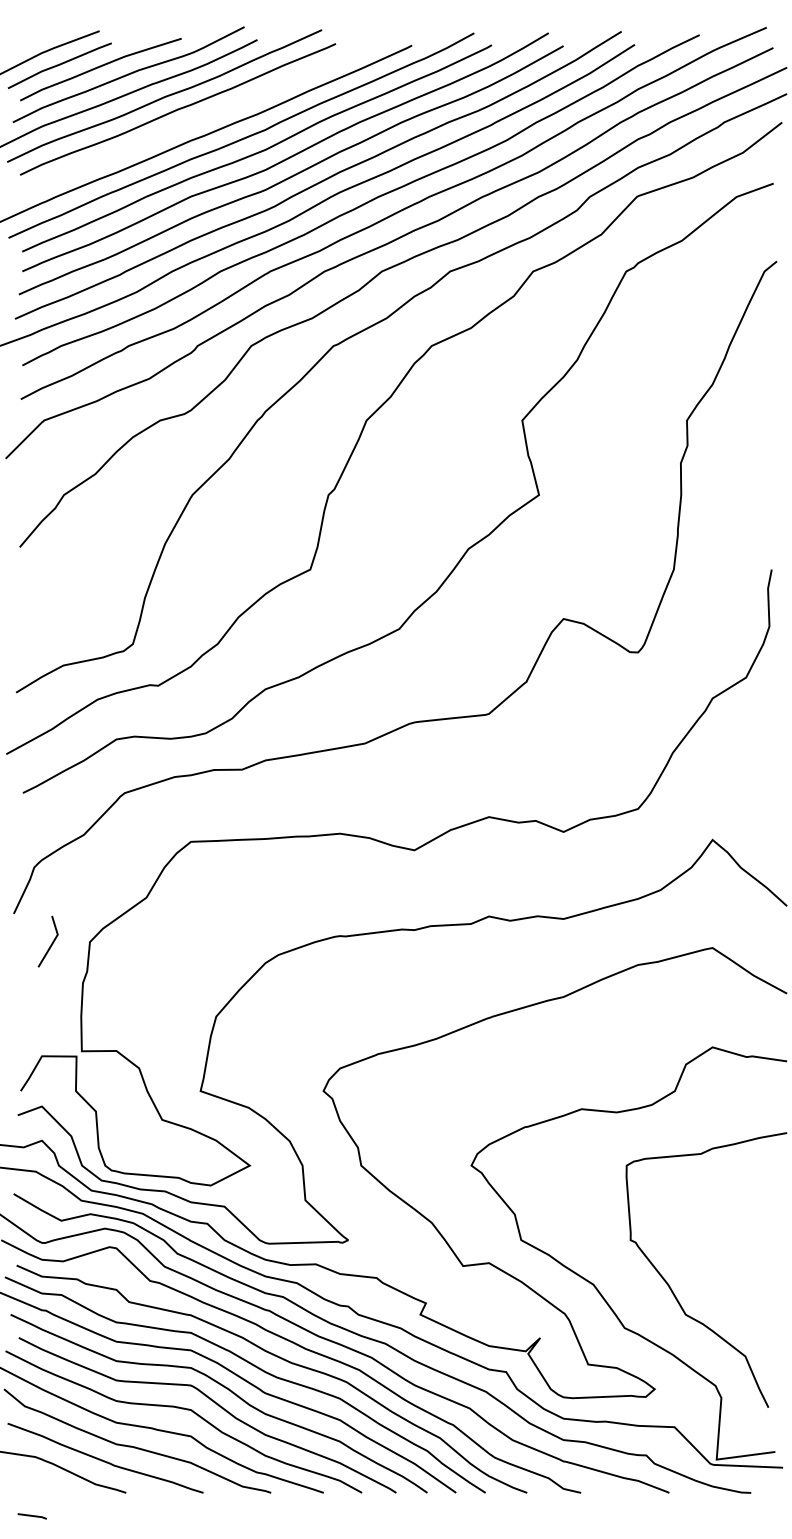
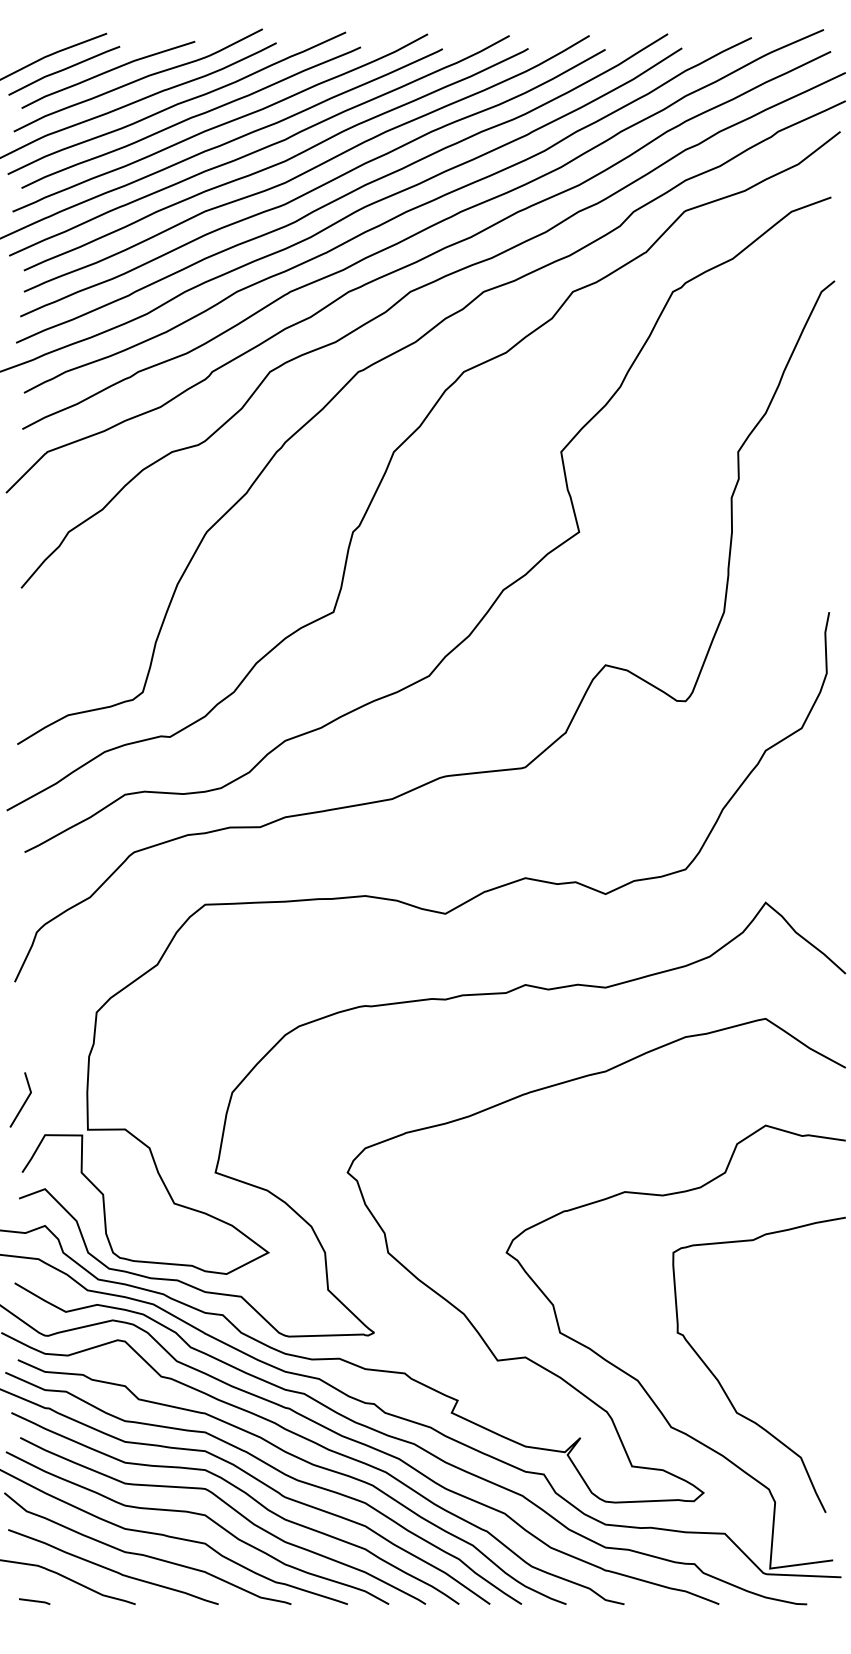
curve: (205, 115) -> (220, 124), added
line: (51, 943) -> (24, 1101), moved
line: (32, 1516) -> (34, 1601), moved

